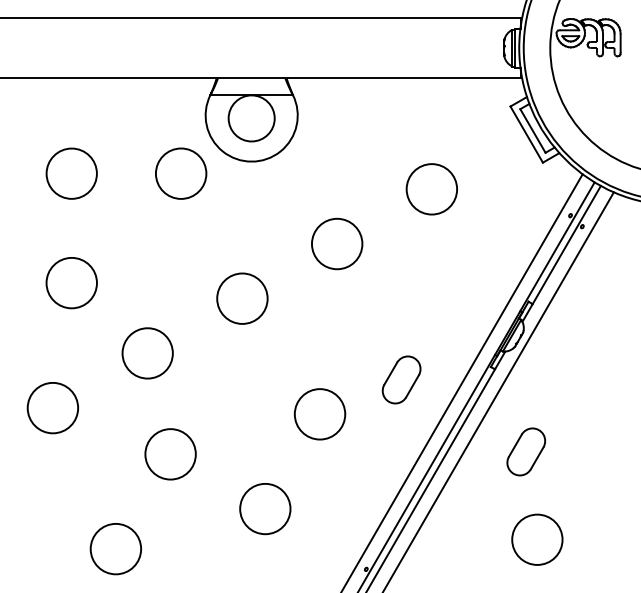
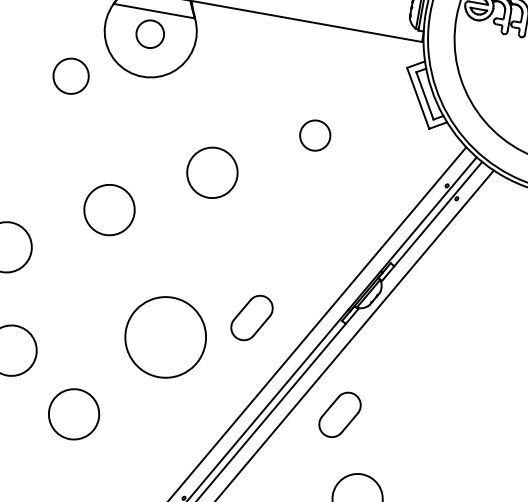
circle: (251, 118) -> (150, 34), size x0.6
circle: (180, 173) -> (70, 75), size x0.7
circle: (431, 189) -> (314, 135), size x0.6
circle: (319, 414) -> (165, 337), size x1.6
part: (525, 451) -> (339, 414), moved
circle: (265, 509) -> (74, 414), moved

